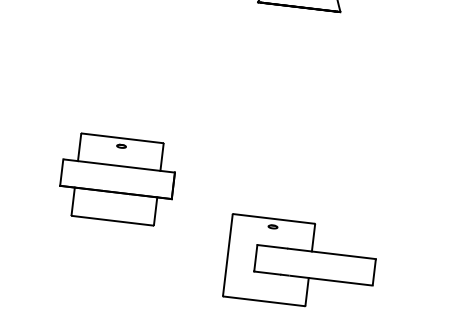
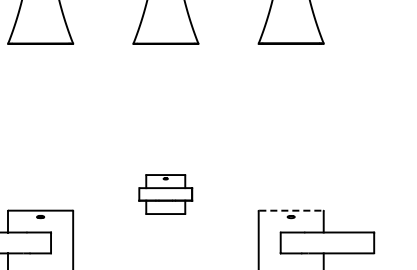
part: (117, 179) -> (165, 194), size x0.6
line: (274, 218) -> (291, 210), solid -> dashed

